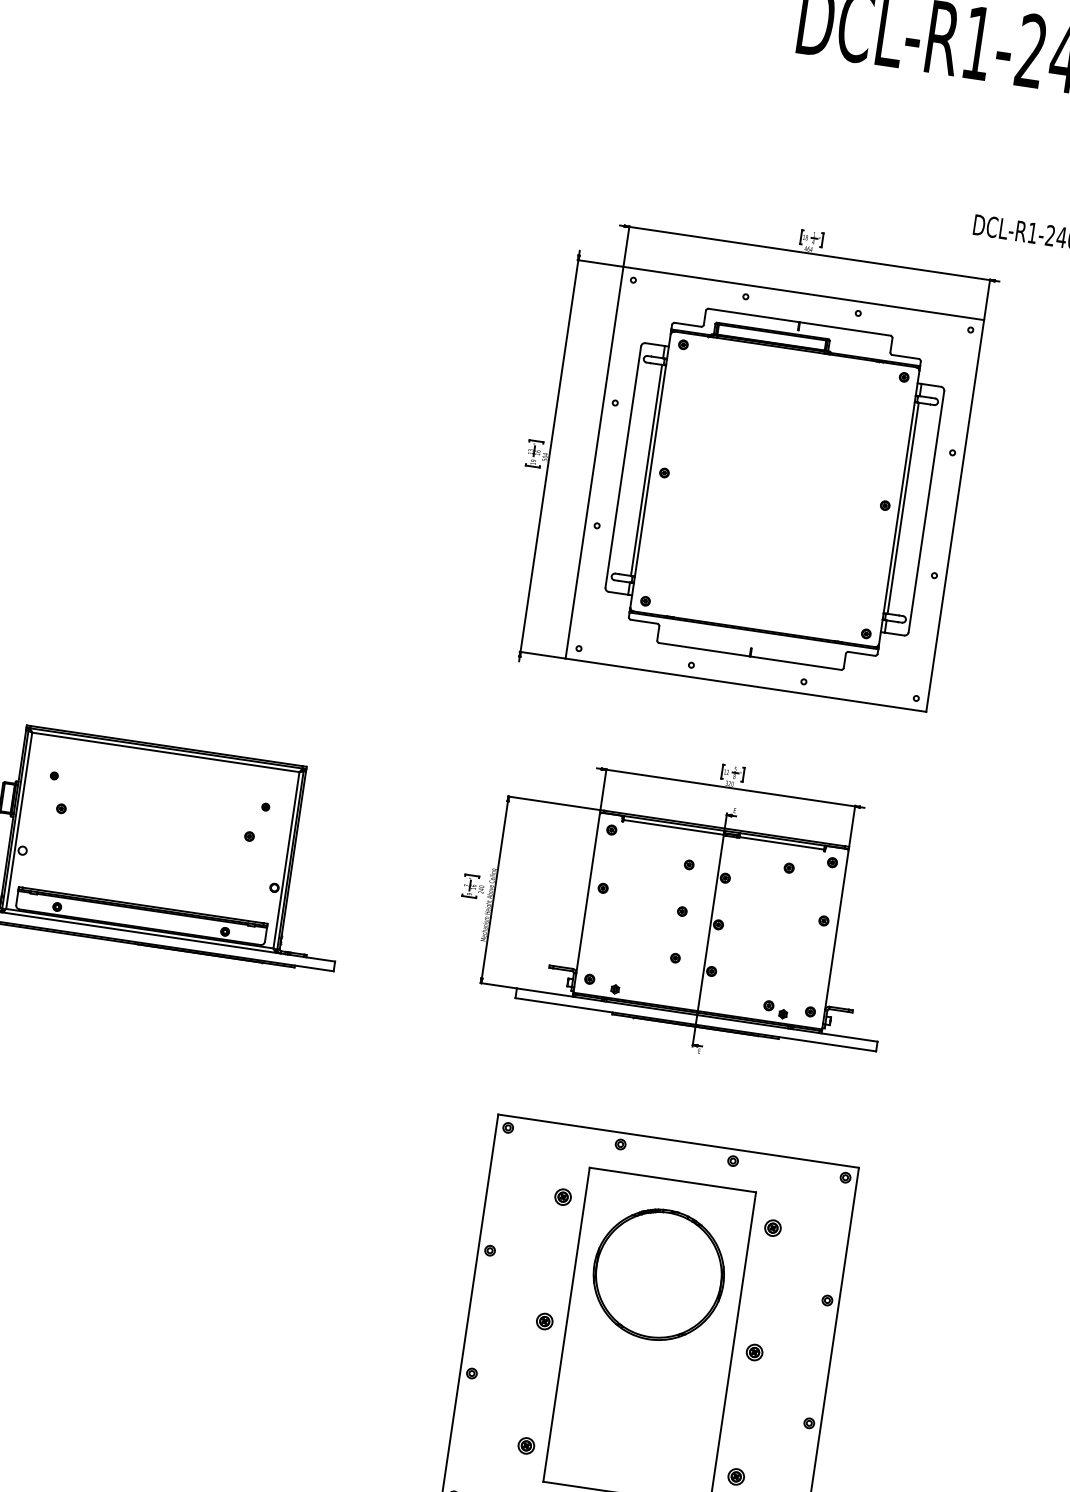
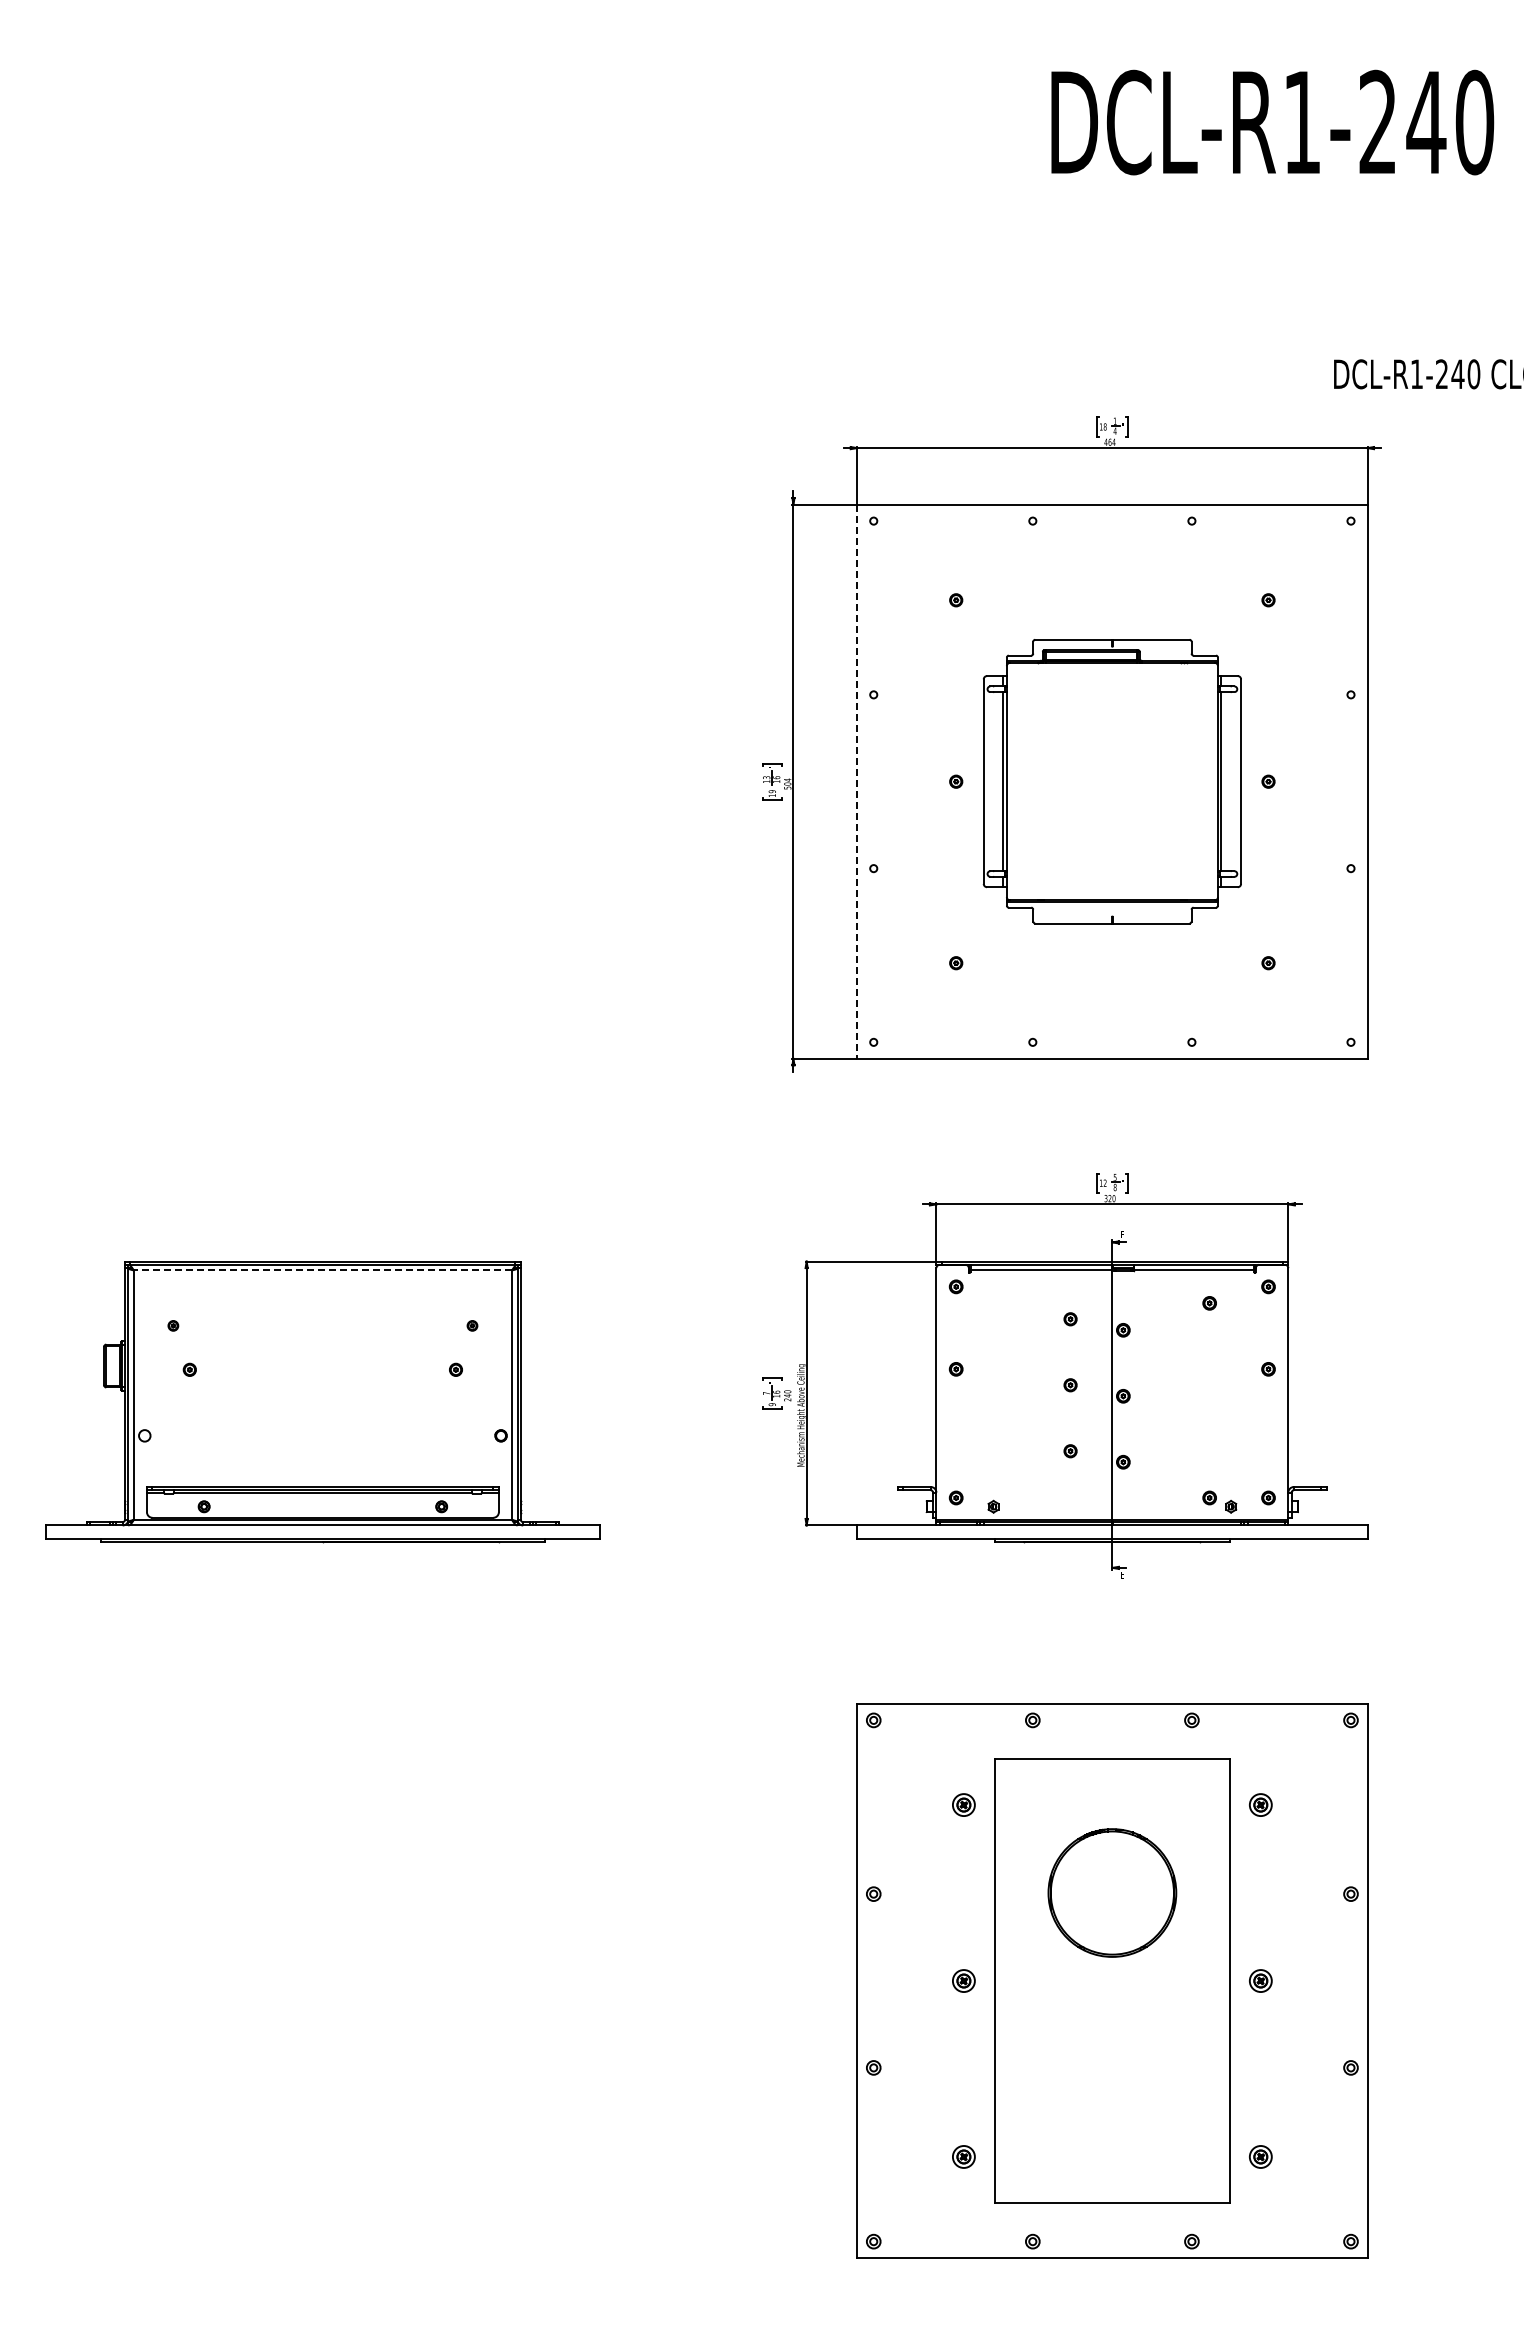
line: (594, 463) -> (857, 782), solid -> dashed
part: (774, 489) -> (1112, 781), size x0.6
line: (165, 752) -> (322, 1270), solid -> dashed
part: (659, 1274) -> (1112, 1892), size x0.7

